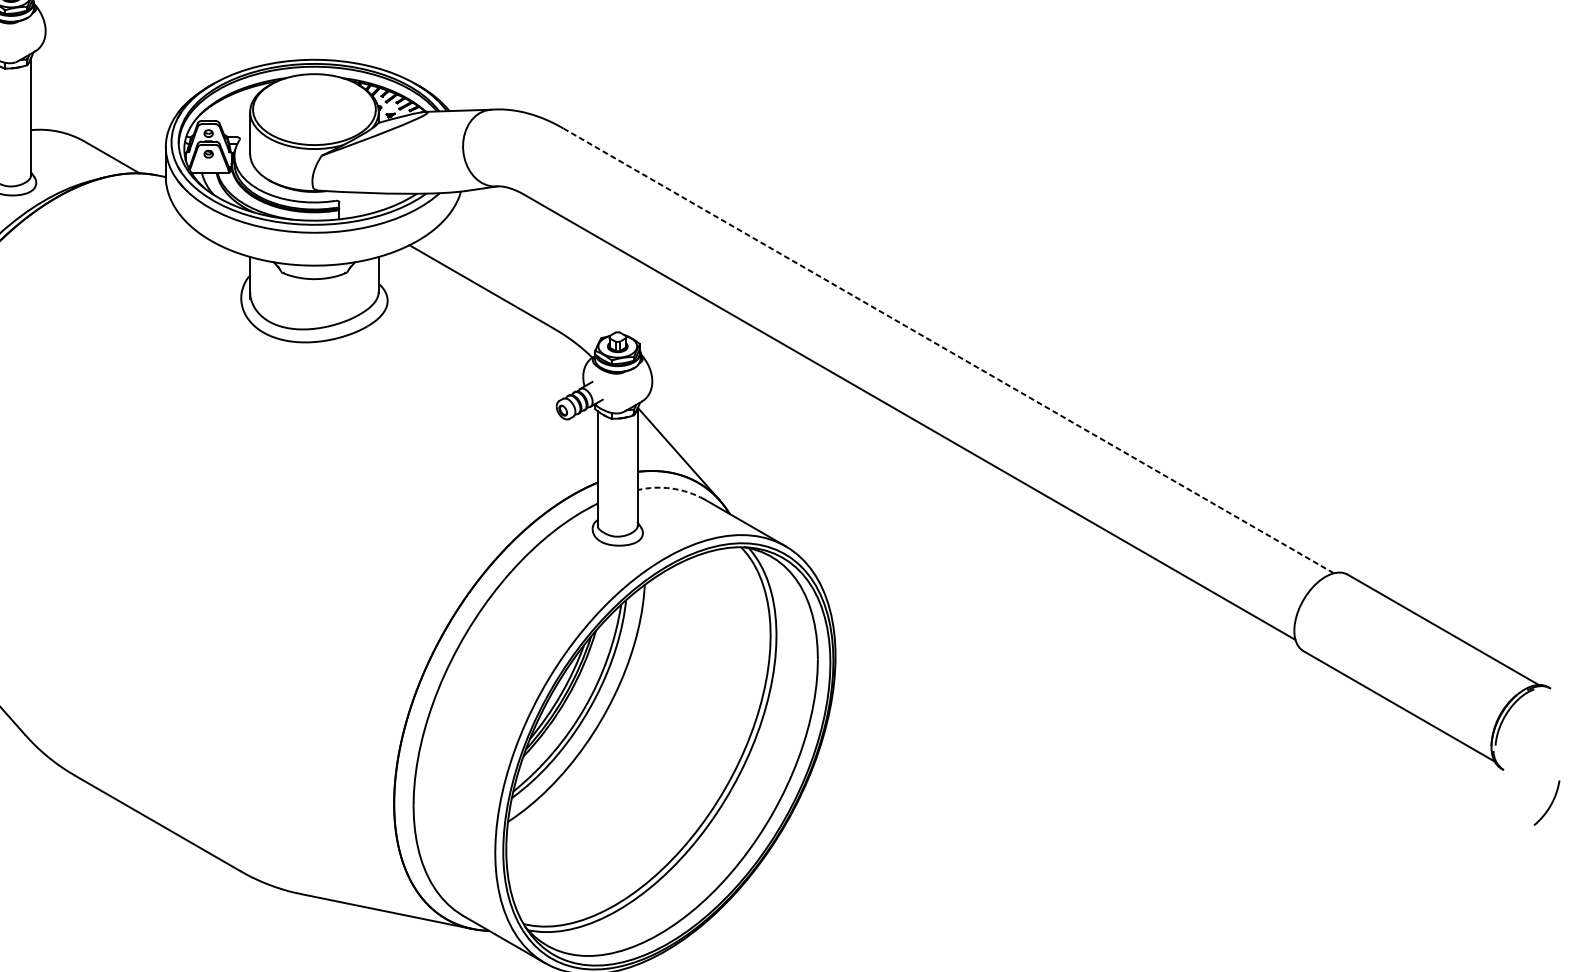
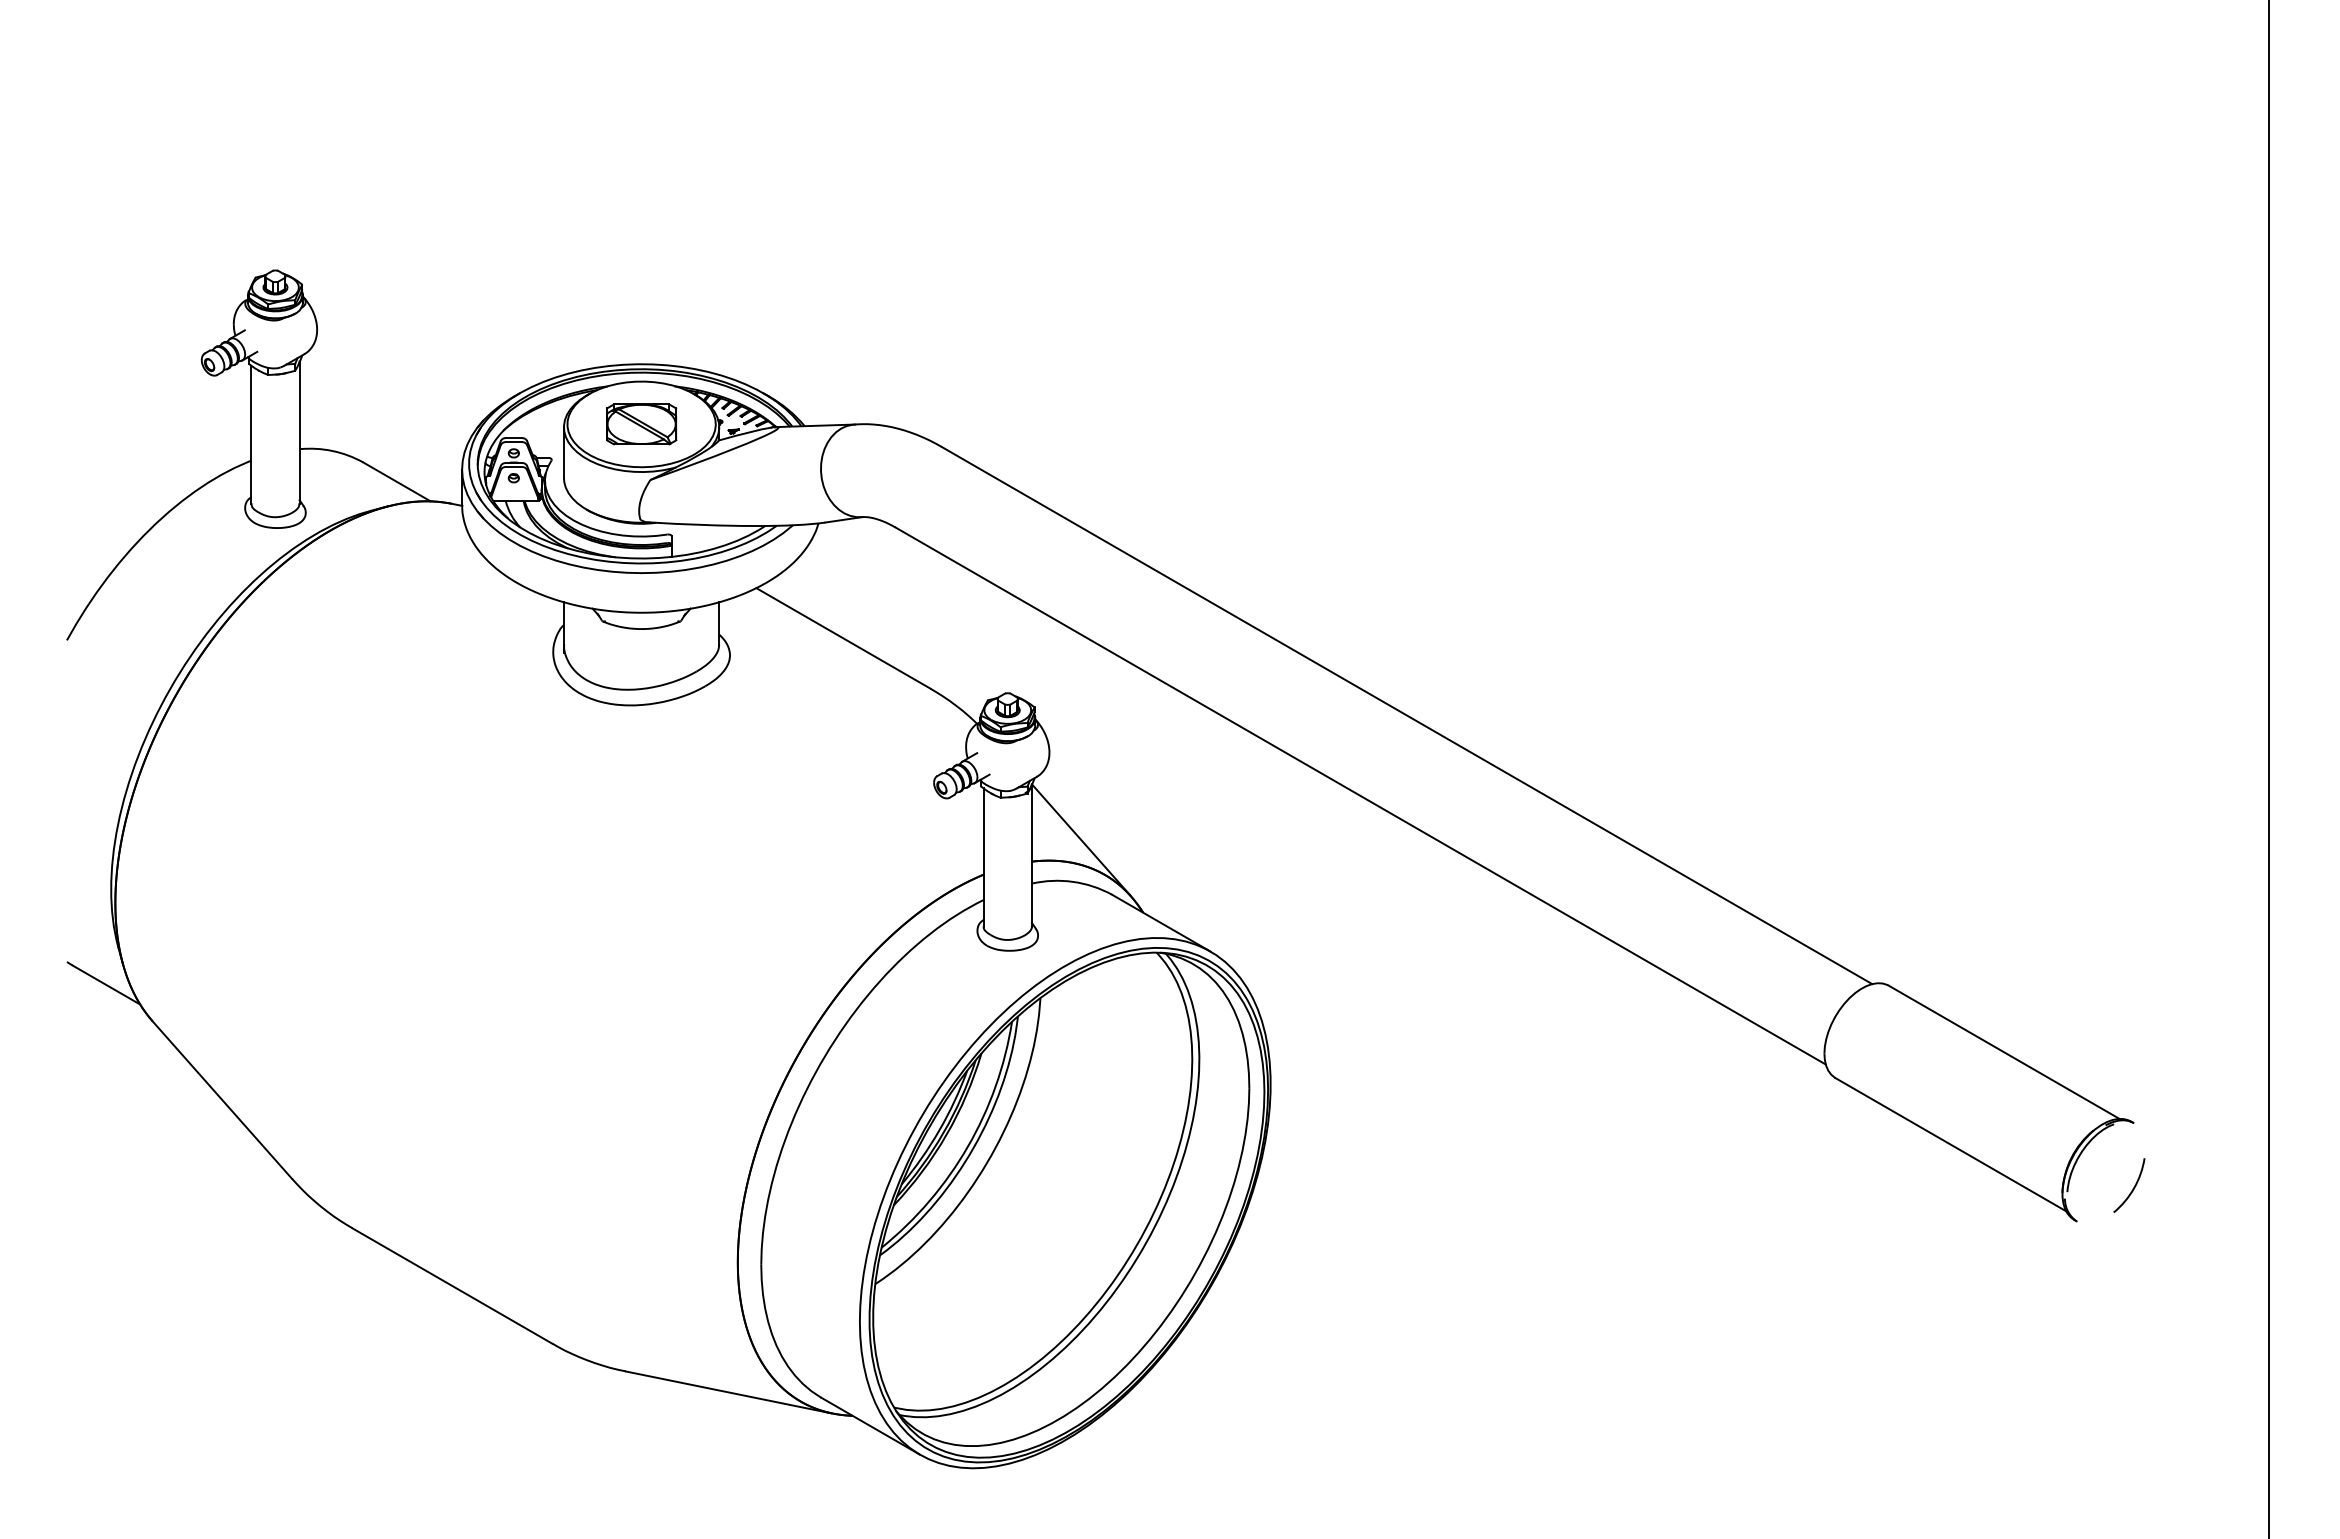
part: (314, 109) -> (641, 424), added
line: (948, 350) -> (1406, 715), dashed -> solid
arc: (671, 488) -> (1072, 881), dashed -> solid
arc: (1549, 805) -> (2132, 1188), moved

